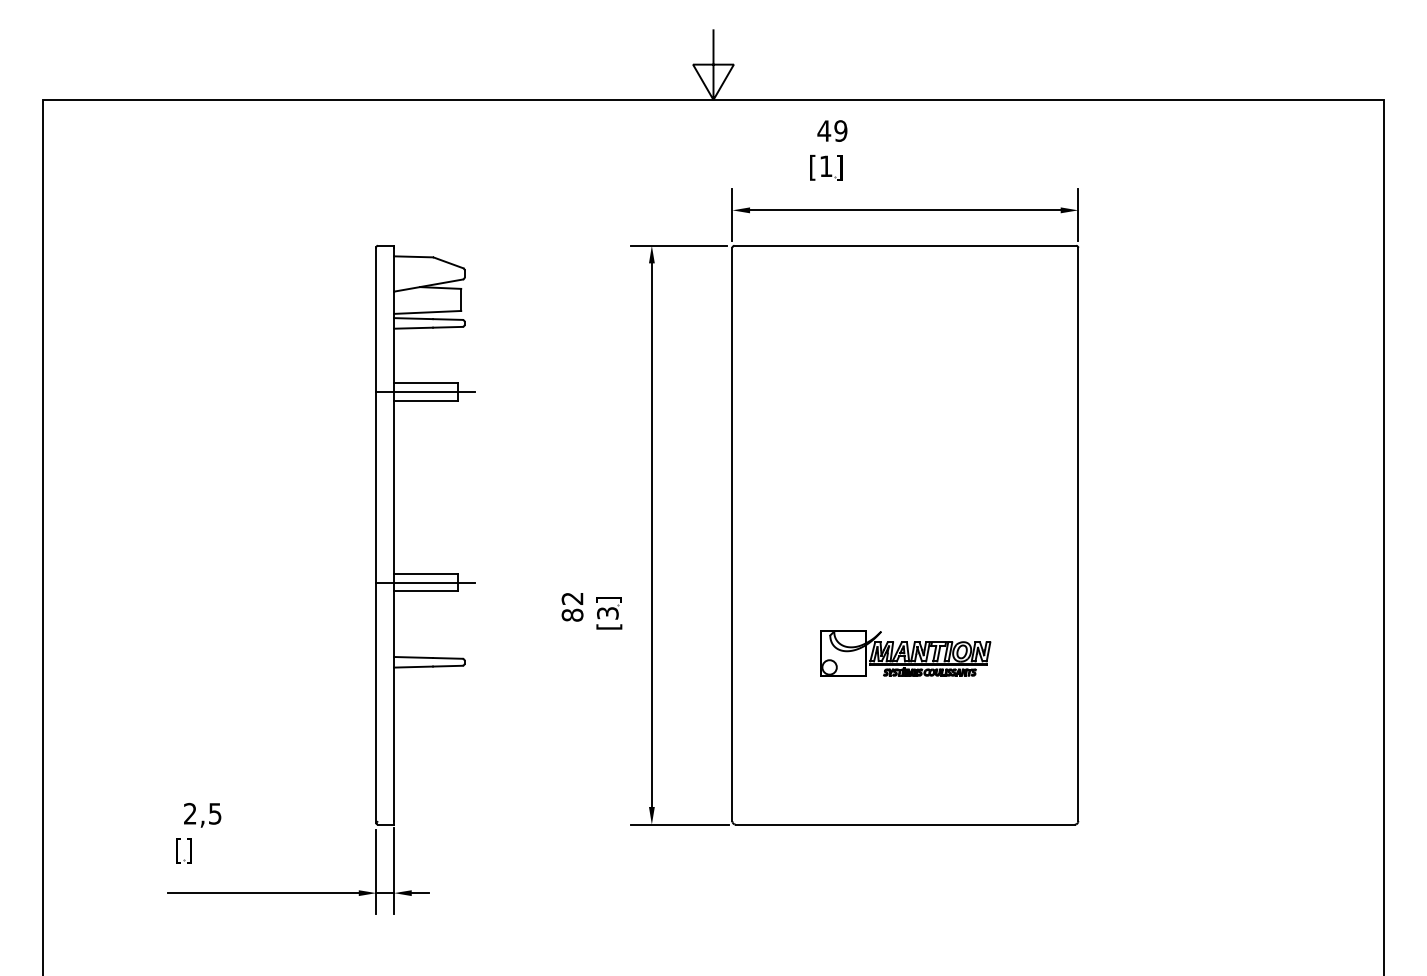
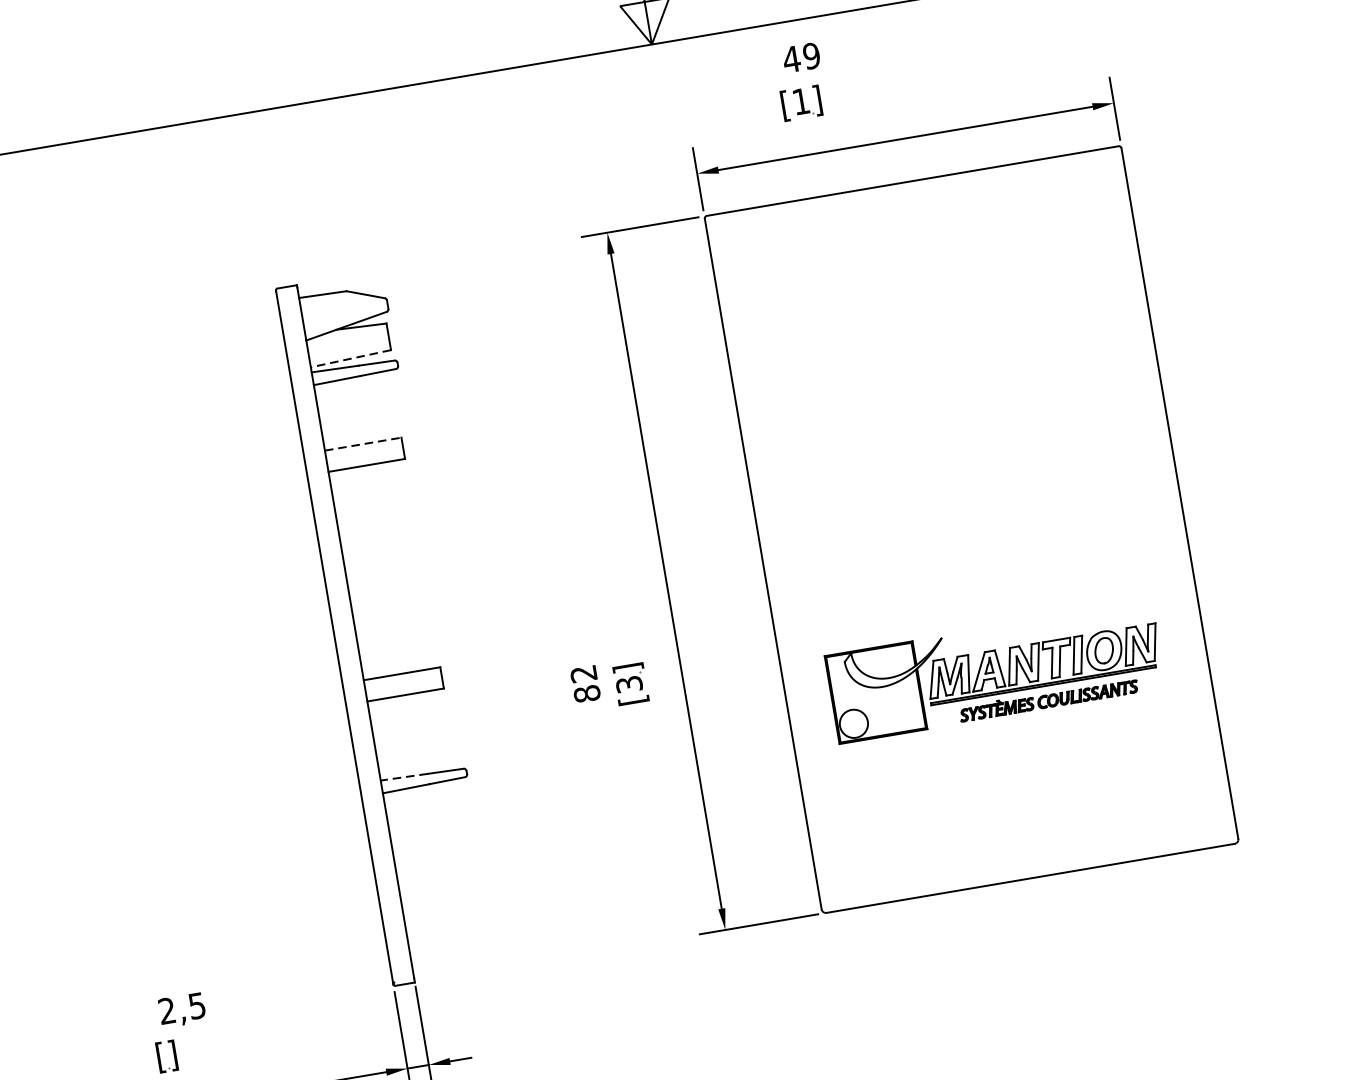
line: (427, 312) -> (350, 358), solid -> dashed
line: (425, 383) -> (362, 444), solid -> dashed
line: (425, 391) -> (364, 454), removed
line: (425, 582) -> (403, 684), removed
part: (905, 653) -> (995, 672), size x1.6
line: (413, 657) -> (404, 777), solid -> dashed

